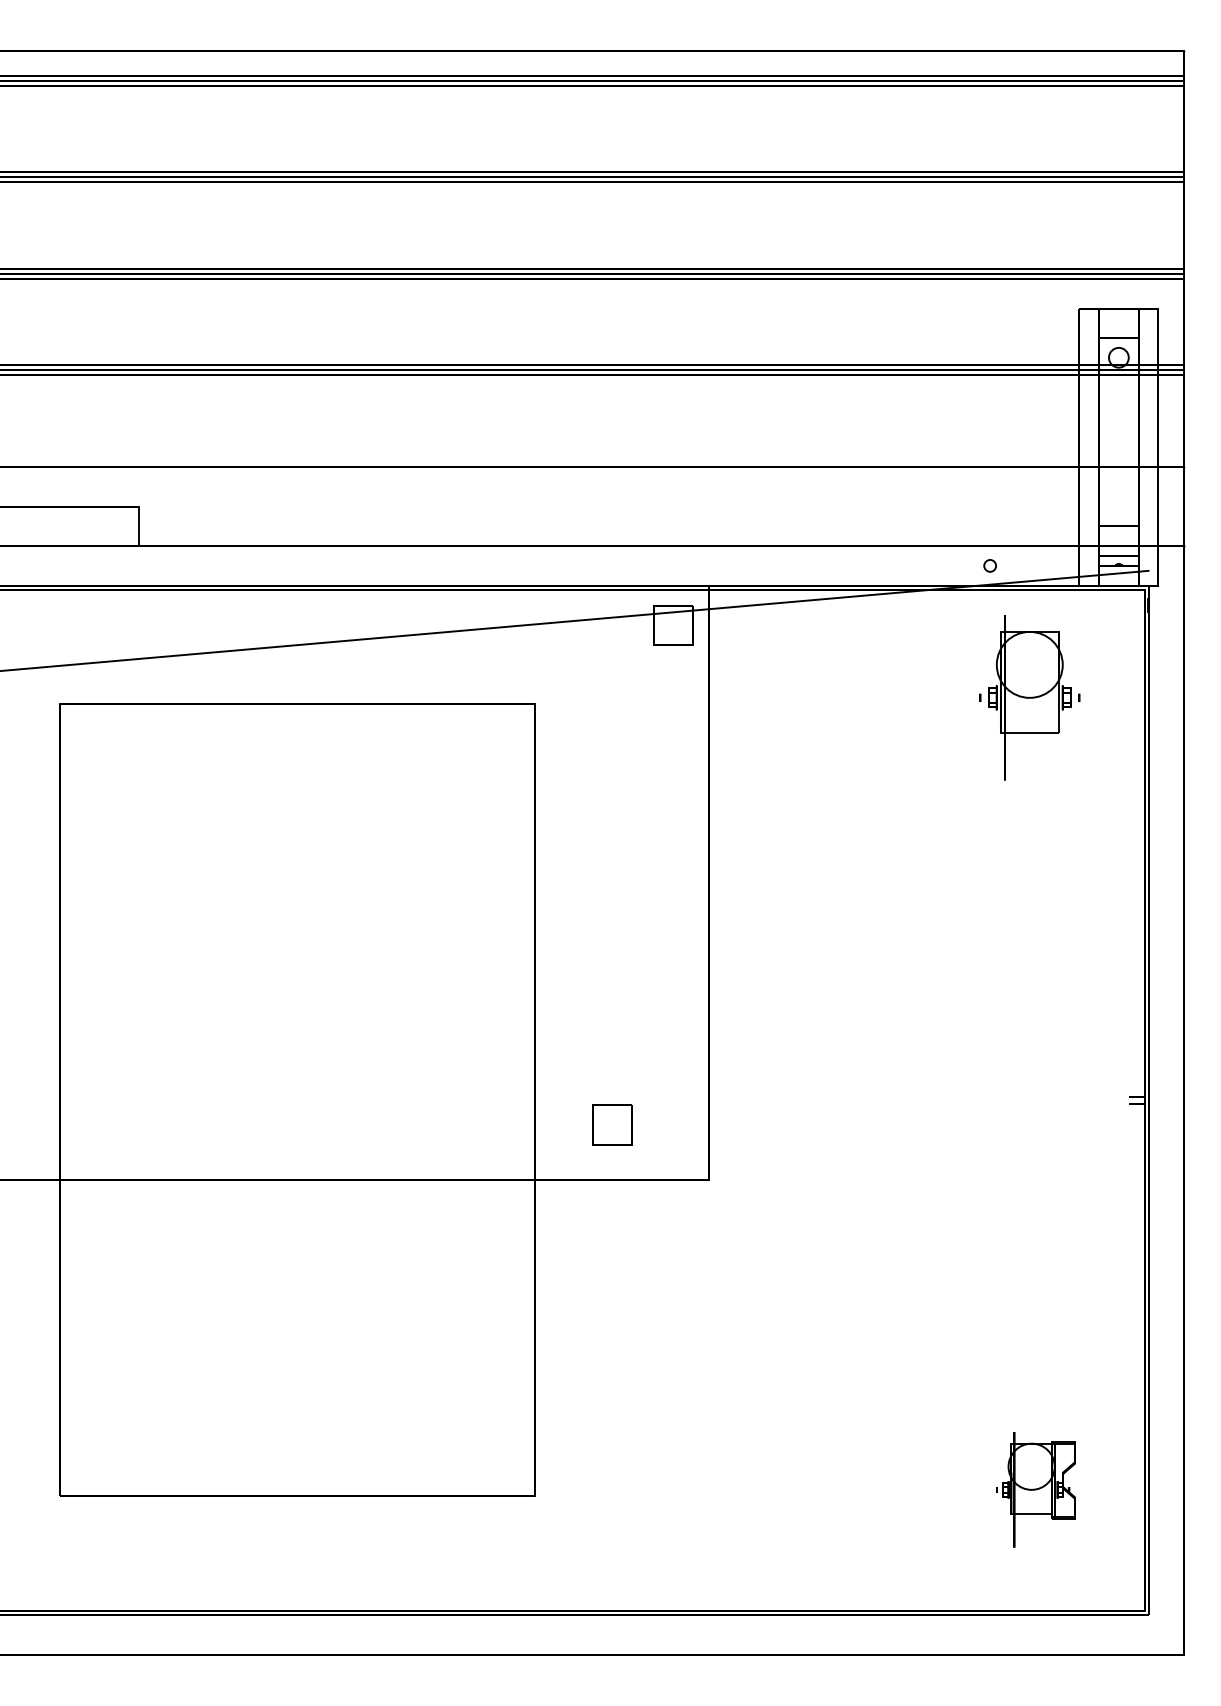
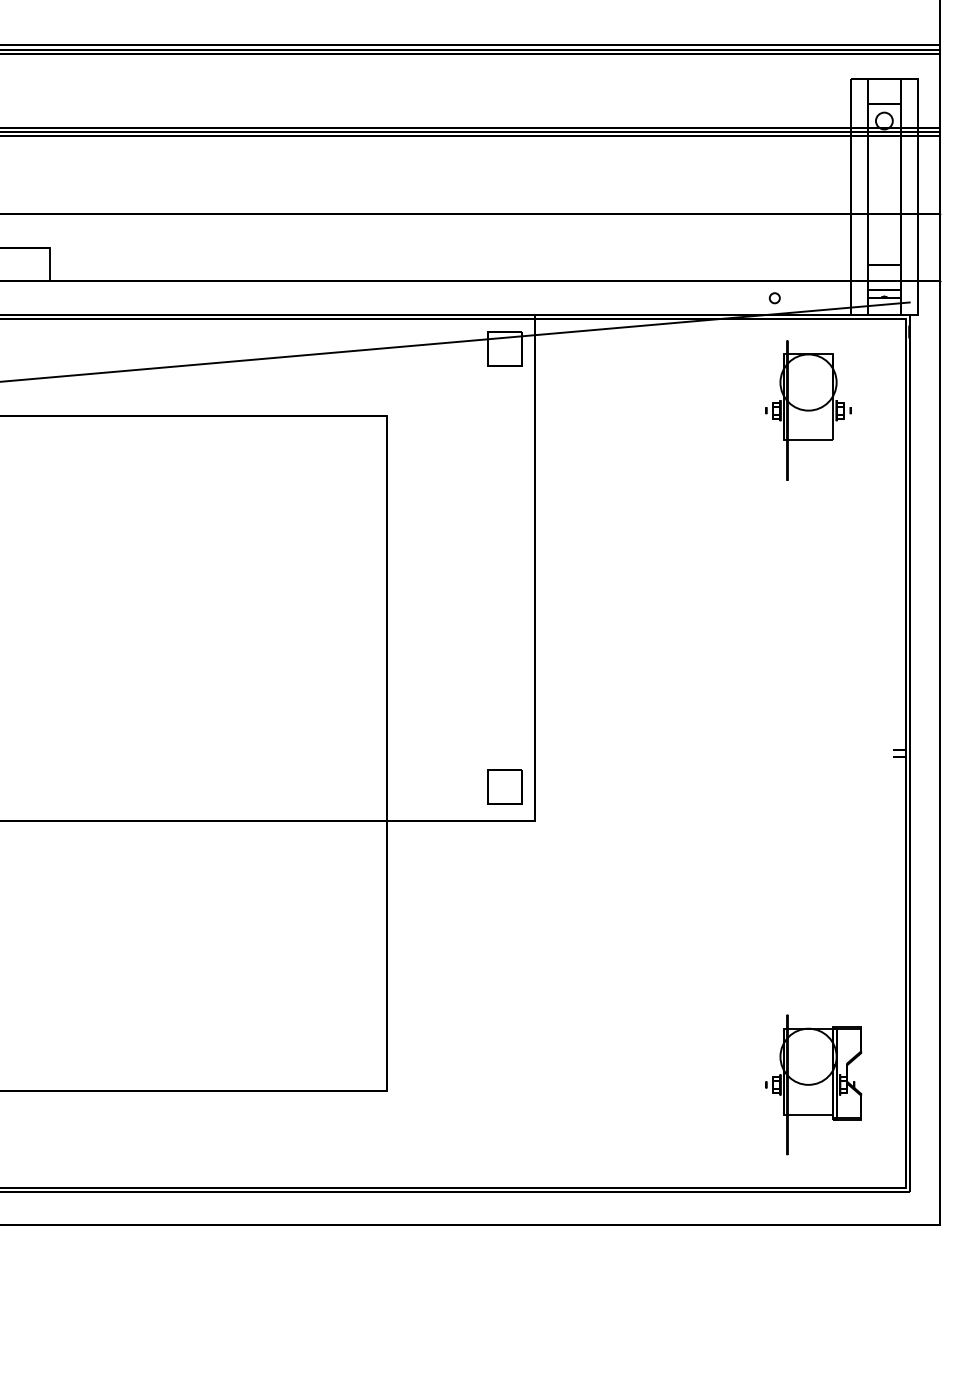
part: (612, 1124) -> (505, 786), moved
part: (1035, 1489) -> (813, 1084), size x1.43

